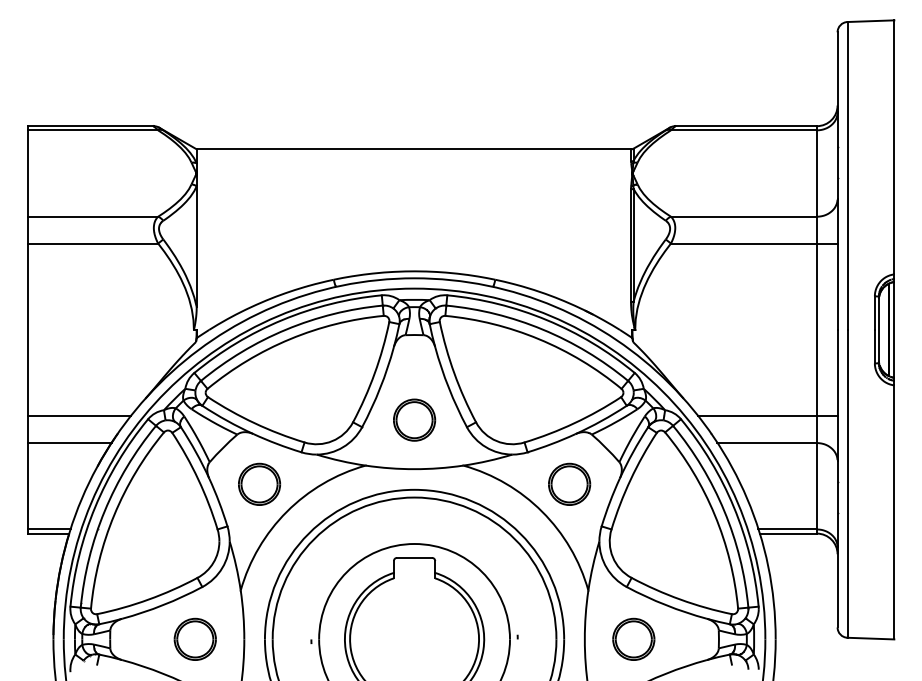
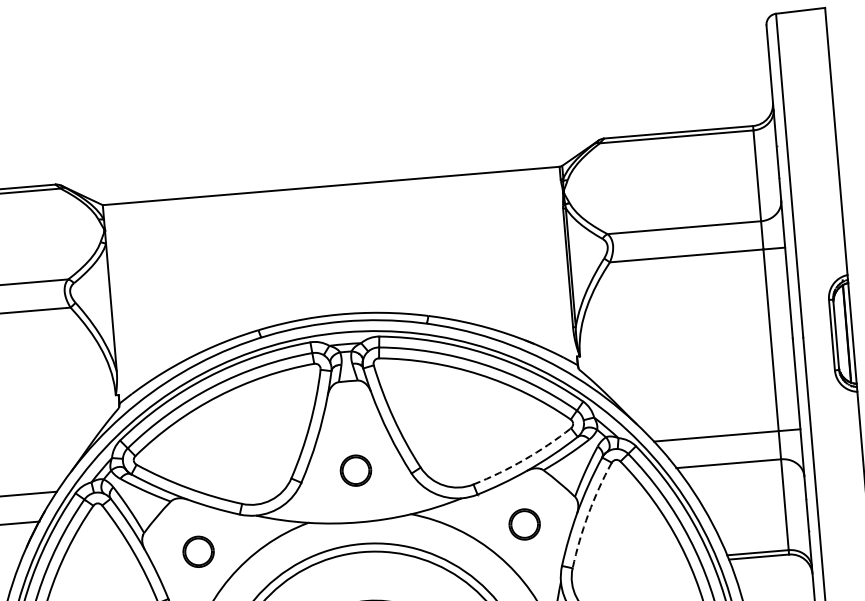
part: (414, 419) -> (355, 470), size x0.7
arc: (574, 423) -> (524, 460), solid -> dashed
arc: (630, 479) -> (588, 514), solid -> dashed
part: (259, 483) -> (198, 551), size x0.7
part: (569, 483) -> (524, 523), size x0.7

